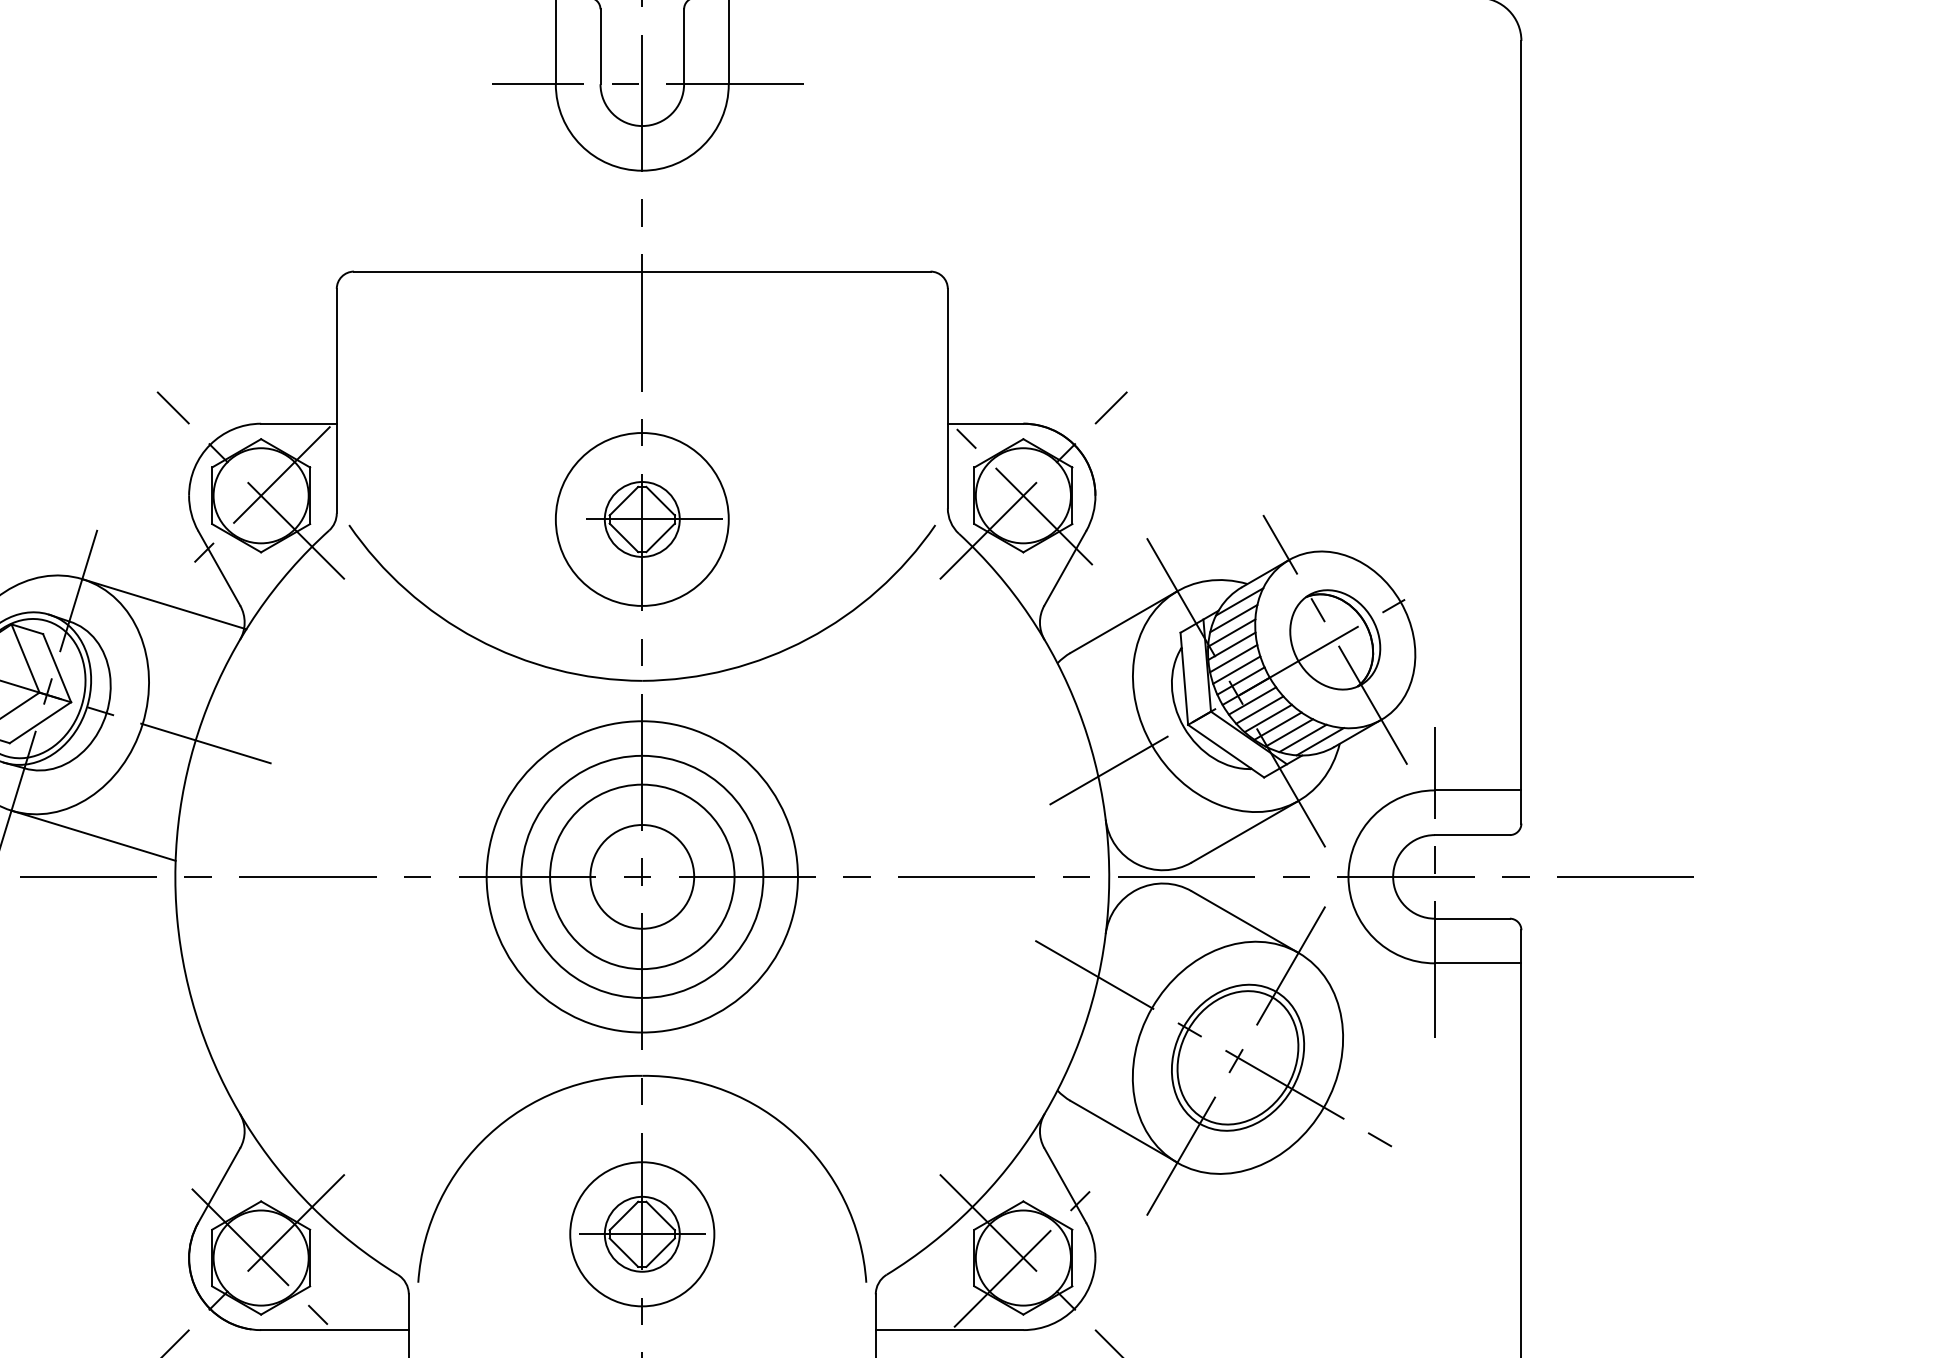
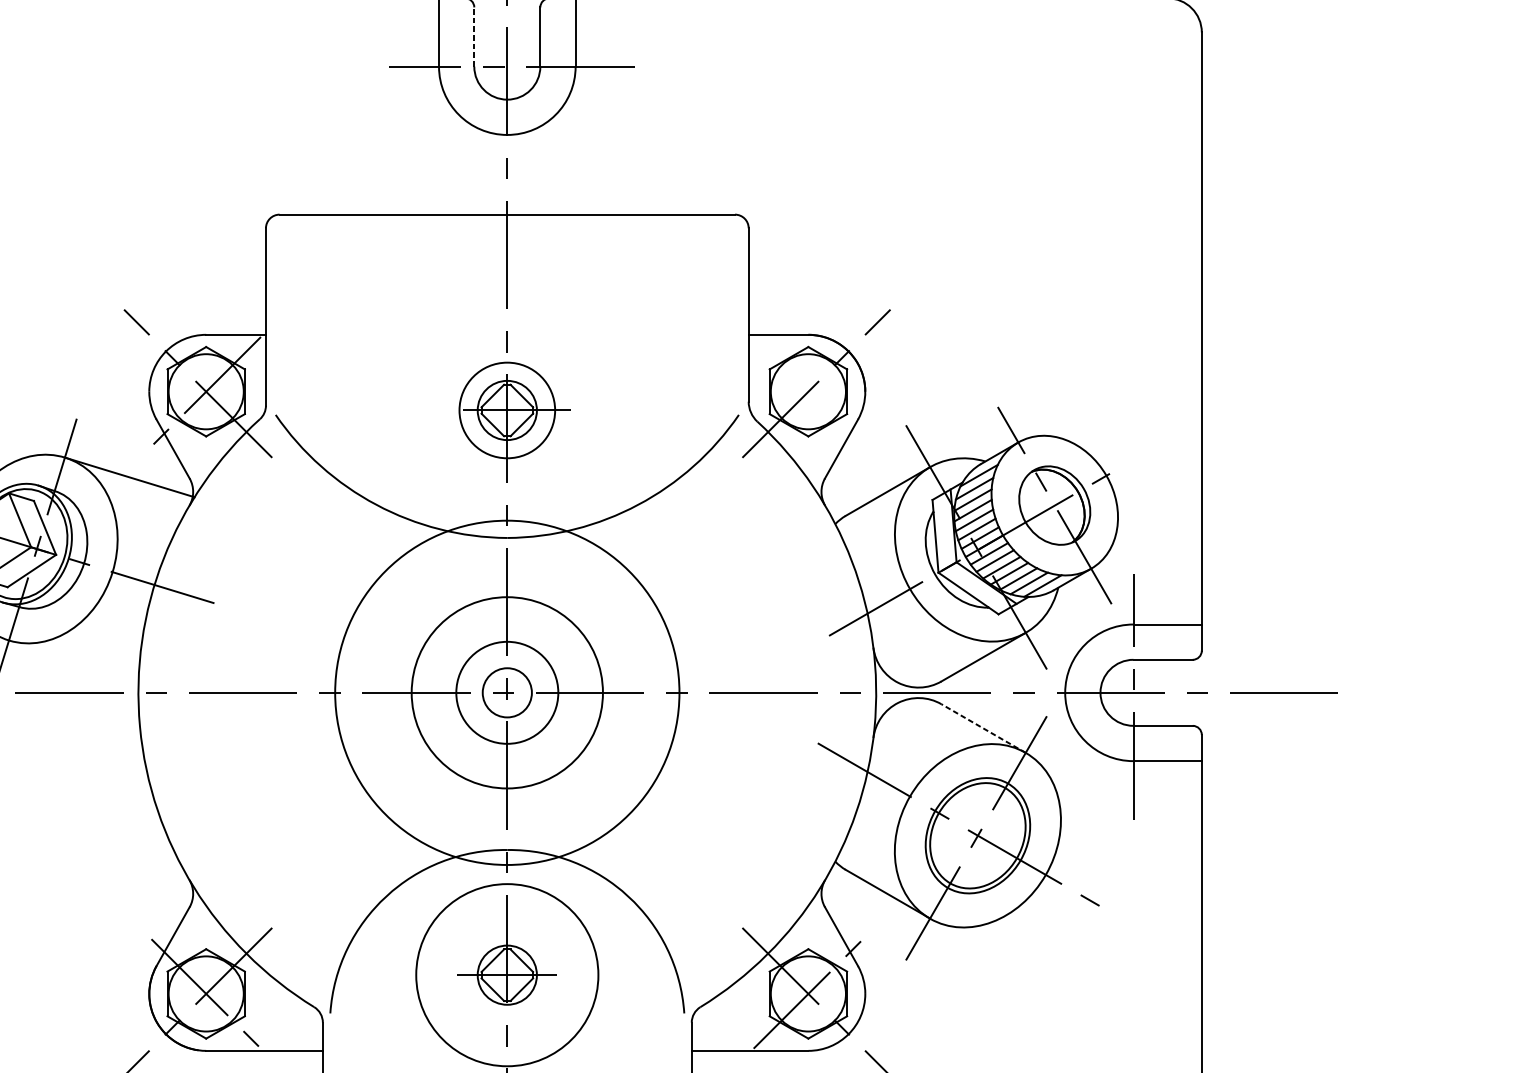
line: (600, 46) -> (474, 36), solid -> dashed
line: (1018, 491) -> (804, 388), removed
circle: (641, 519) -> (506, 410), size x0.7
line: (93, 835) -> (73, 660), removed
circle: (641, 876) -> (506, 692), size x1.4
circle: (642, 876) -> (507, 692), size x0.6
circle: (642, 876) -> (507, 692), size x0.7
line: (1245, 922) -> (983, 728), solid -> dashed
circle: (642, 1234) -> (507, 975), size x1.6

